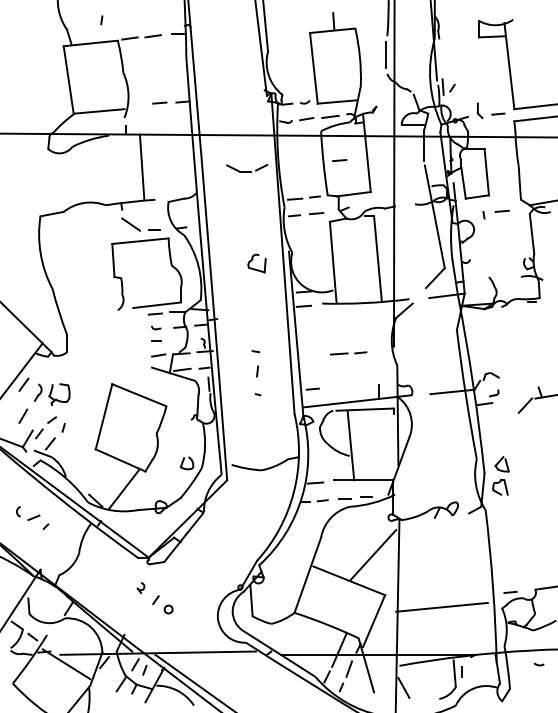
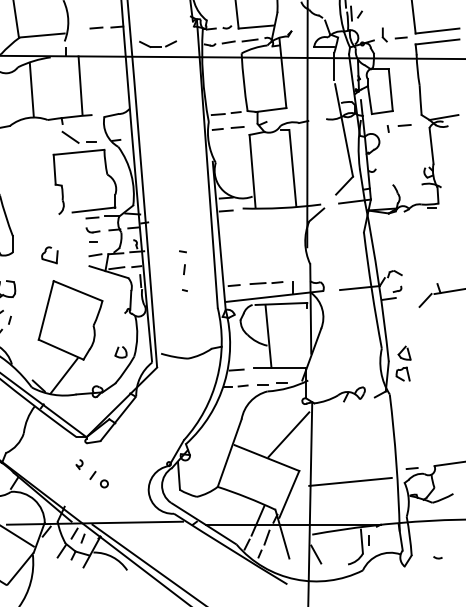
line: (339, 160) -> (258, 79), removed
part: (247, 168) -> (158, 44), moved
line: (87, 171) -> (31, 89), added
part: (256, 263) -> (49, 255), moved
part: (156, 327) -> (93, 230), size x1.67
line: (348, 353) -> (266, 283), moved
arc: (539, 664) -> (438, 557), moved

